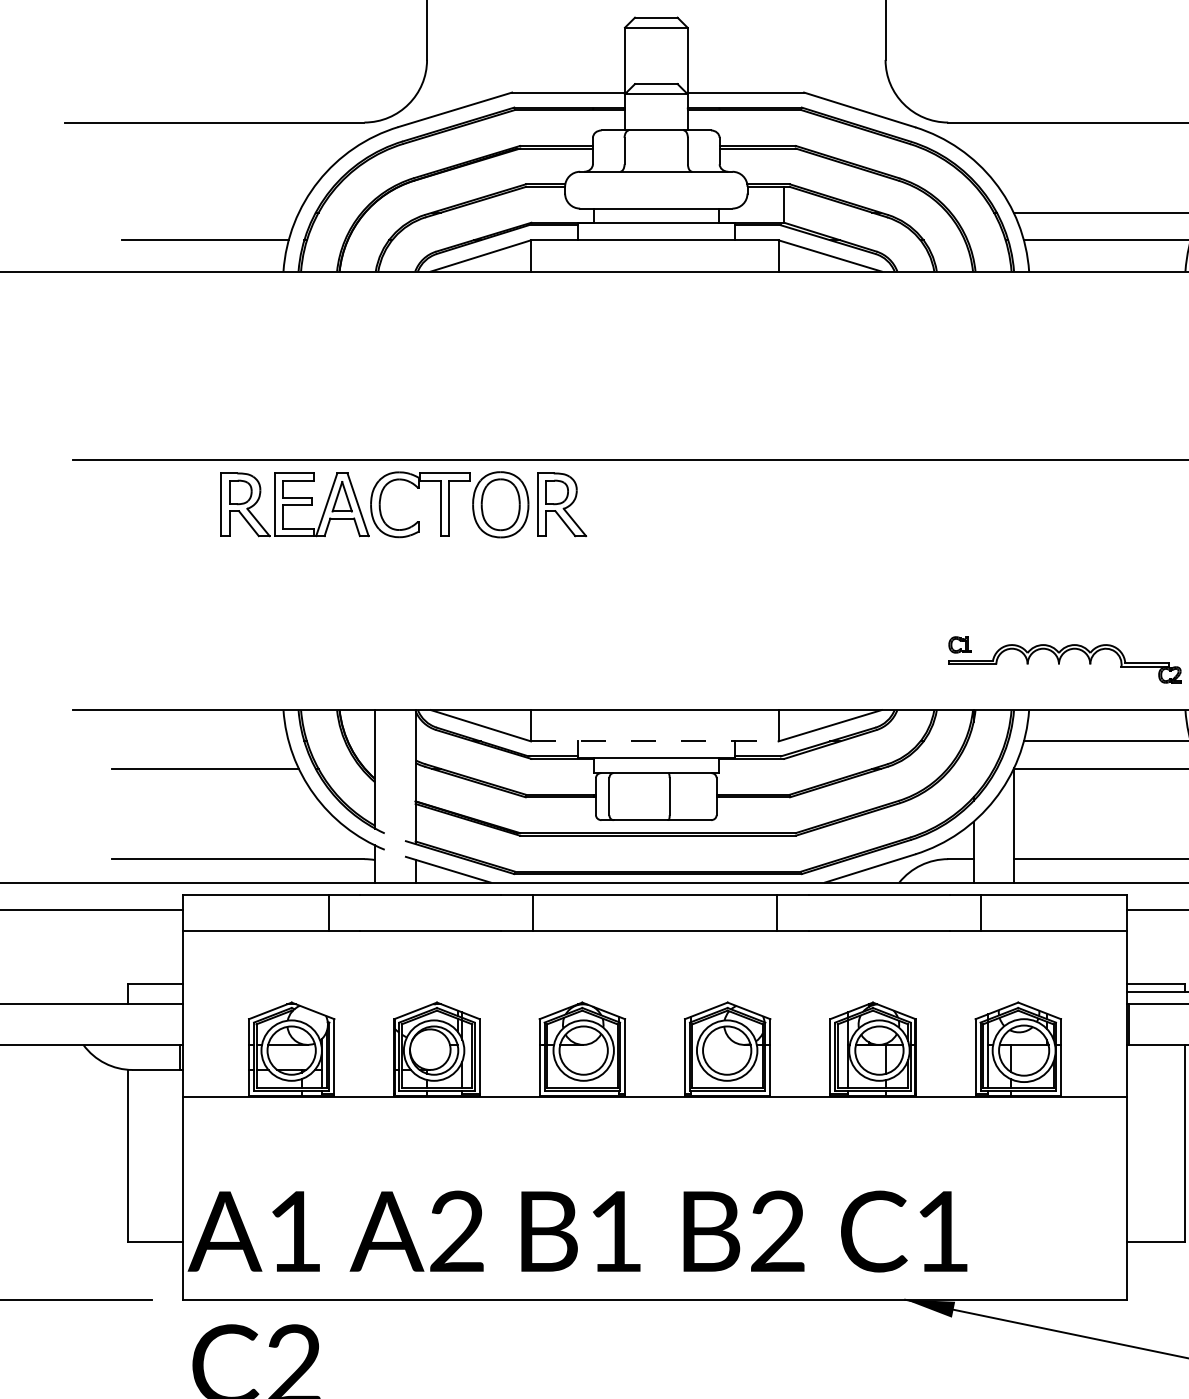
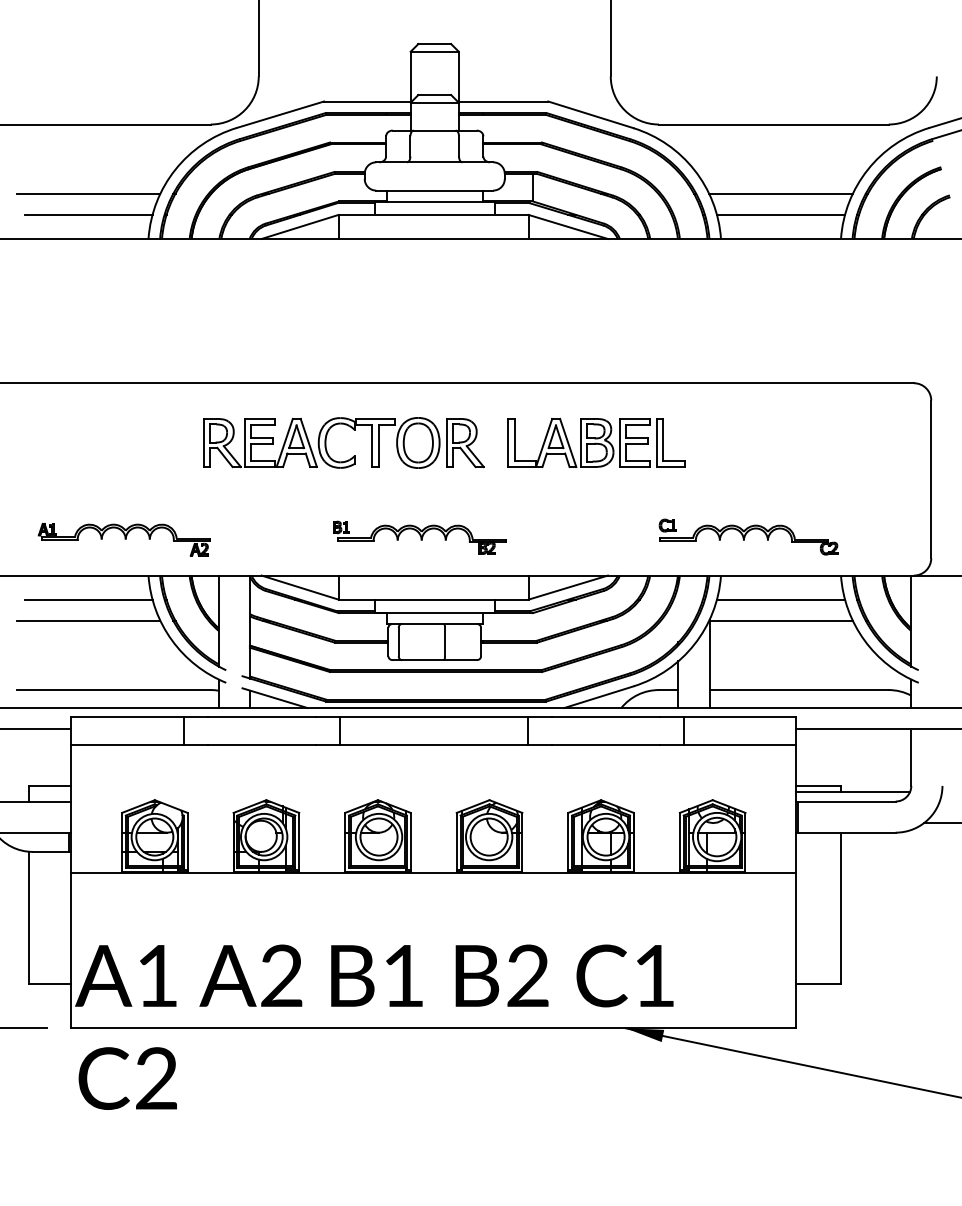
line: (205, 212) -> (88, 193), added
part: (416, 488) -> (353, 430), moved
part: (866, 536) -> (596, 442), added
part: (636, 660) -> (419, 537), added
part: (250, 663) -> (123, 539), added
line: (205, 741) -> (88, 599), added
line: (655, 741) -> (434, 599), dashed -> solid

